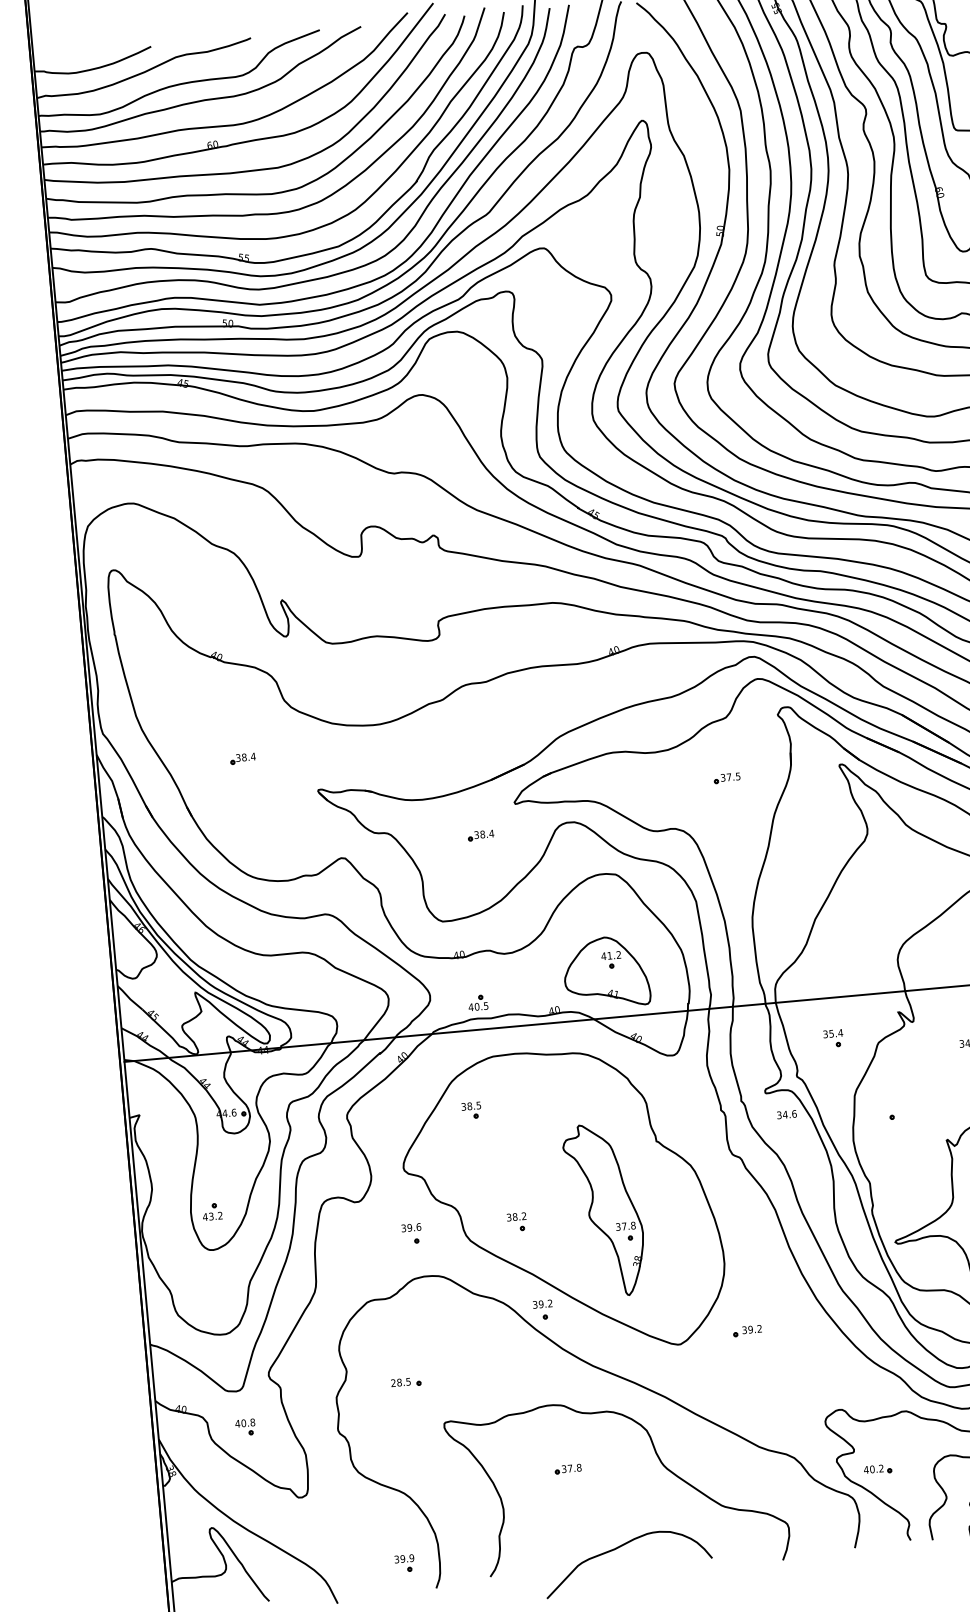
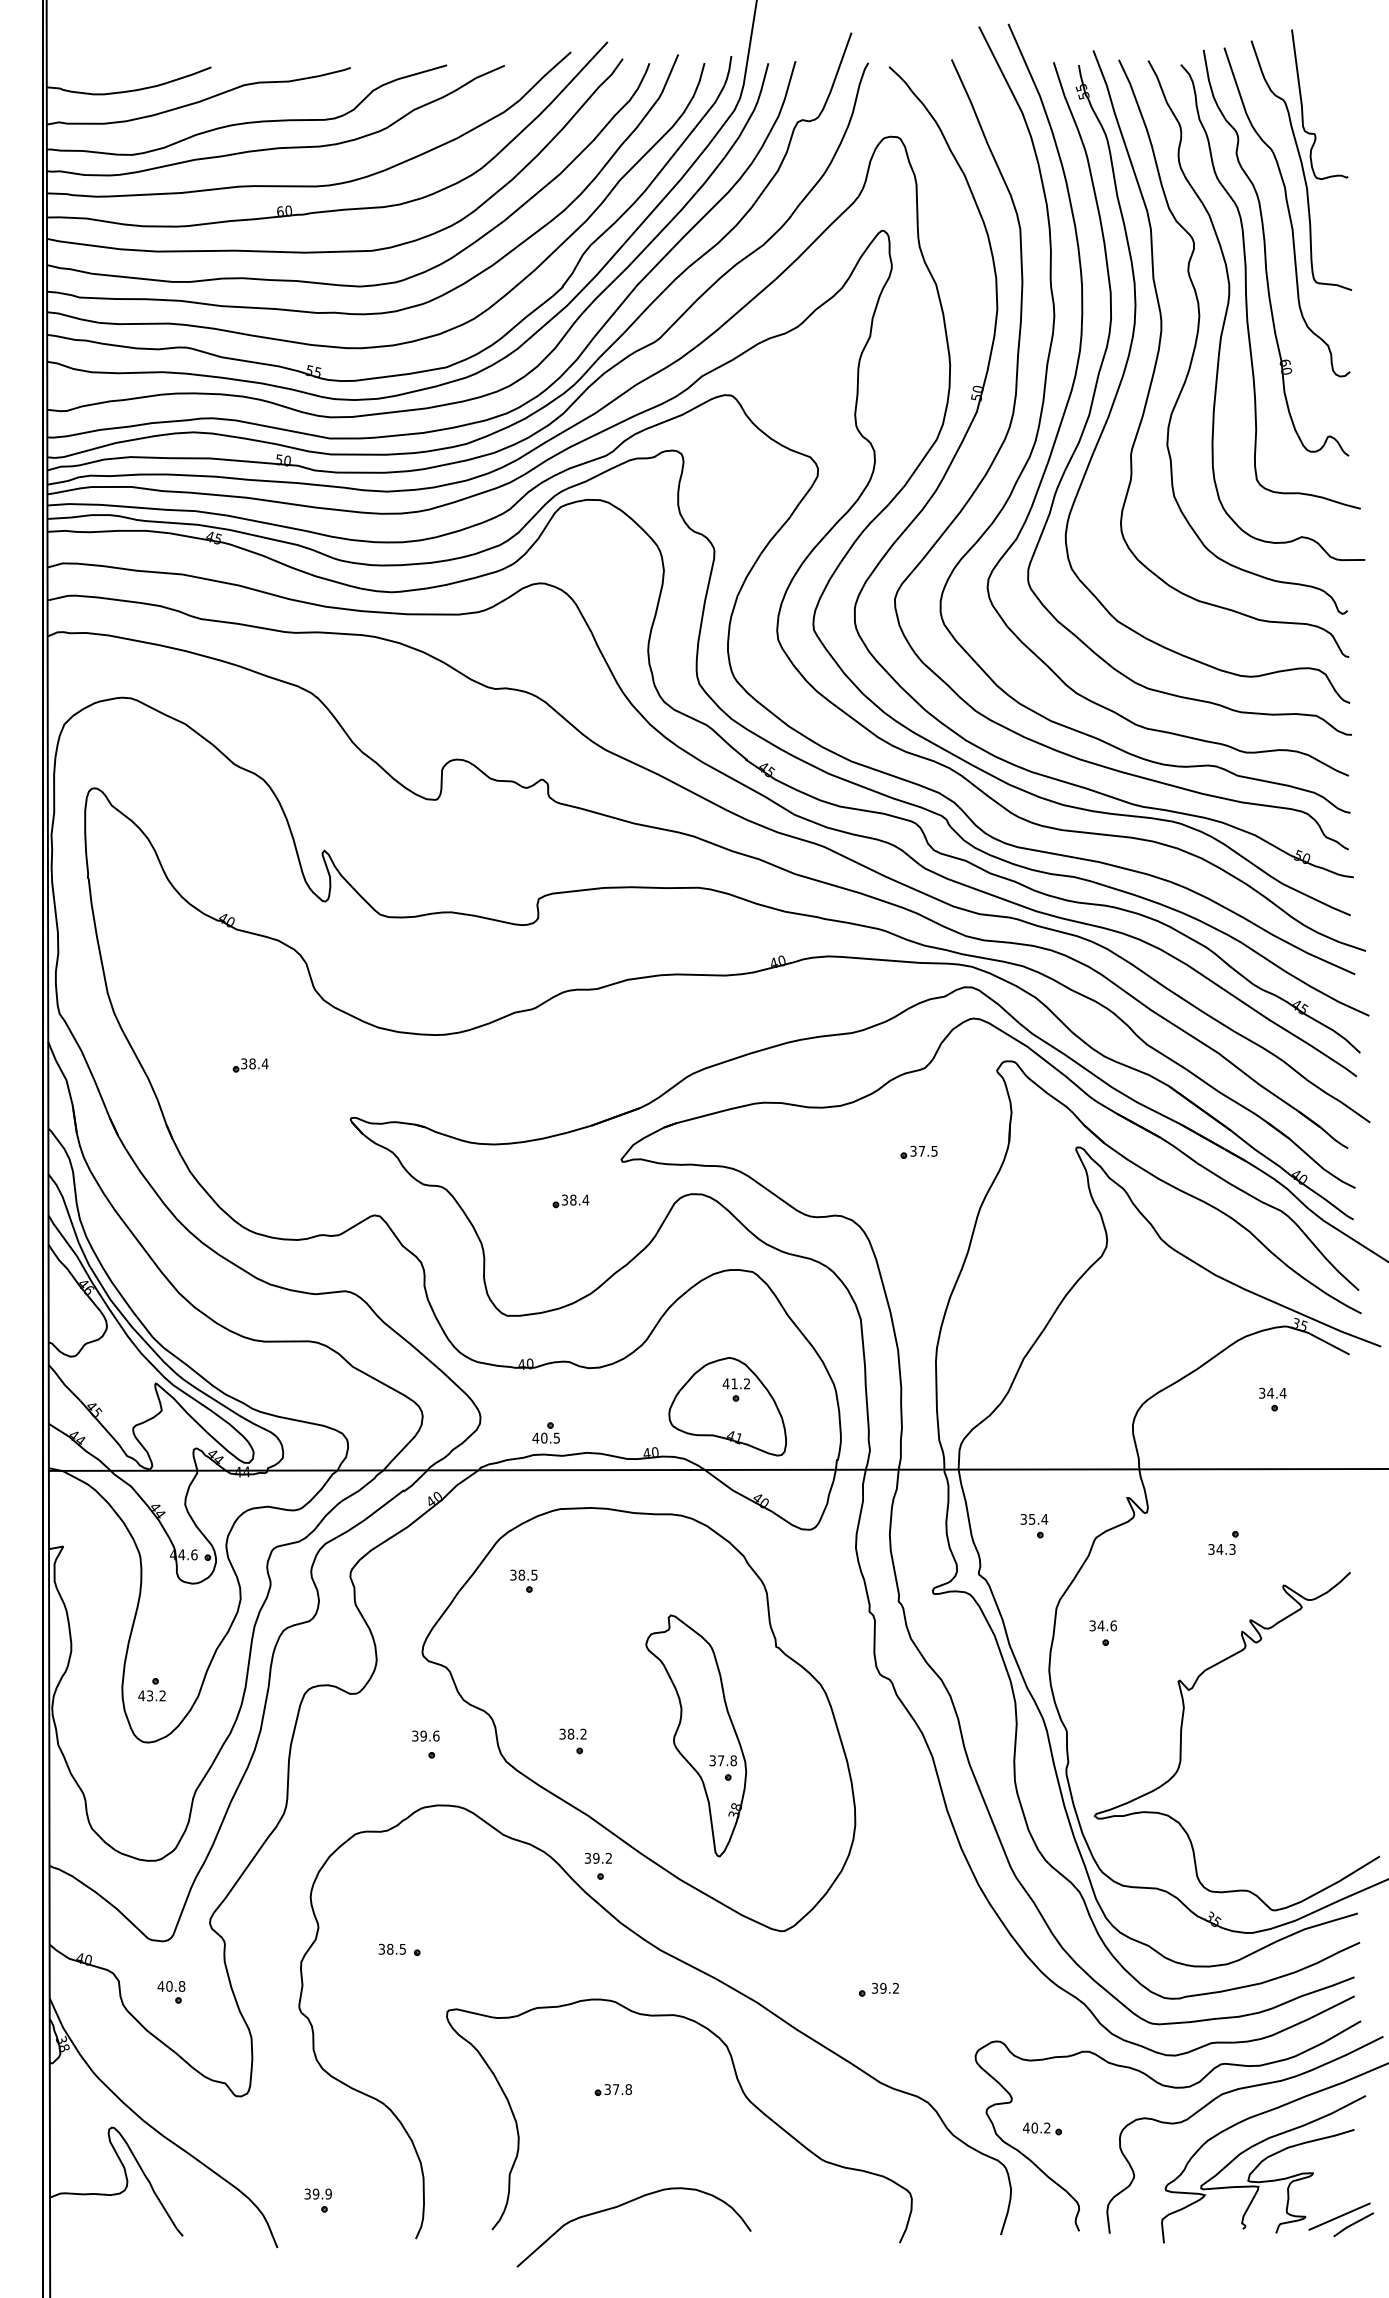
text: (787, 1114) -> (1103, 1625), moved
part: (747, 1330) -> (878, 1989), moved
text: (393, 1383) -> (381, 1949), 28.5 -> 38.5
curve: (619, 1547) -> (623, 2205), moved
part: (404, 1563) -> (317, 2200), moved

